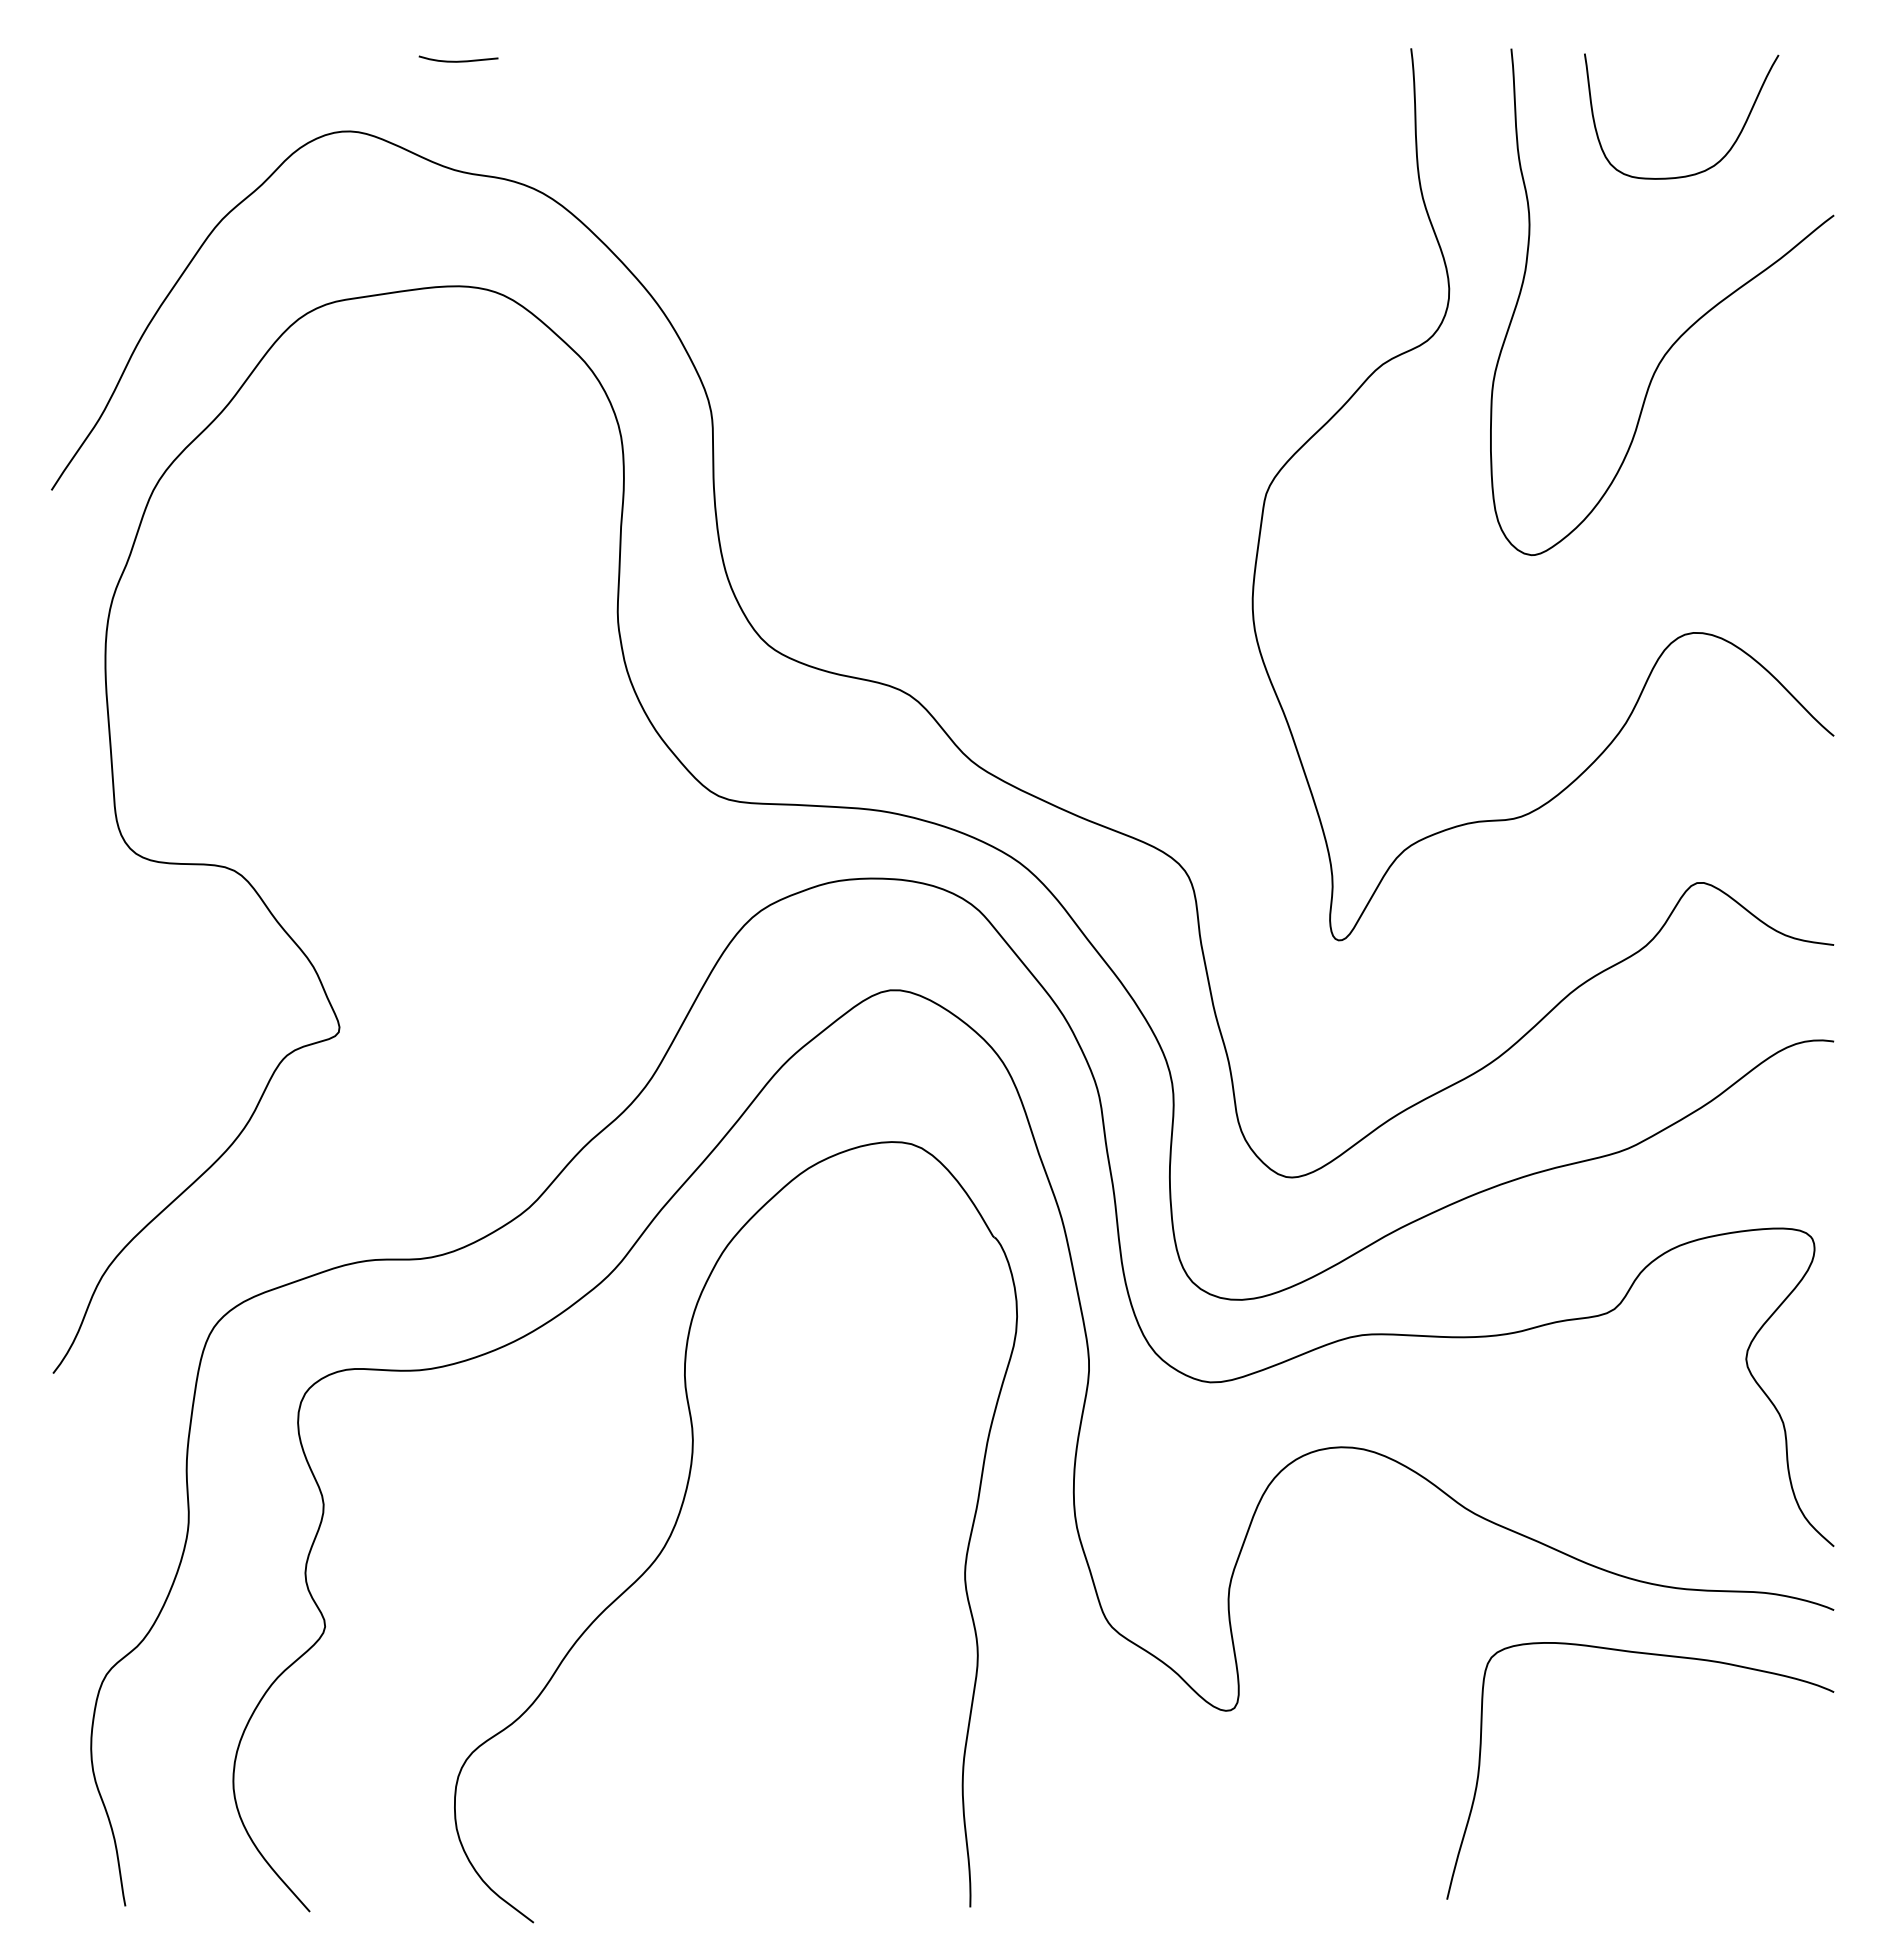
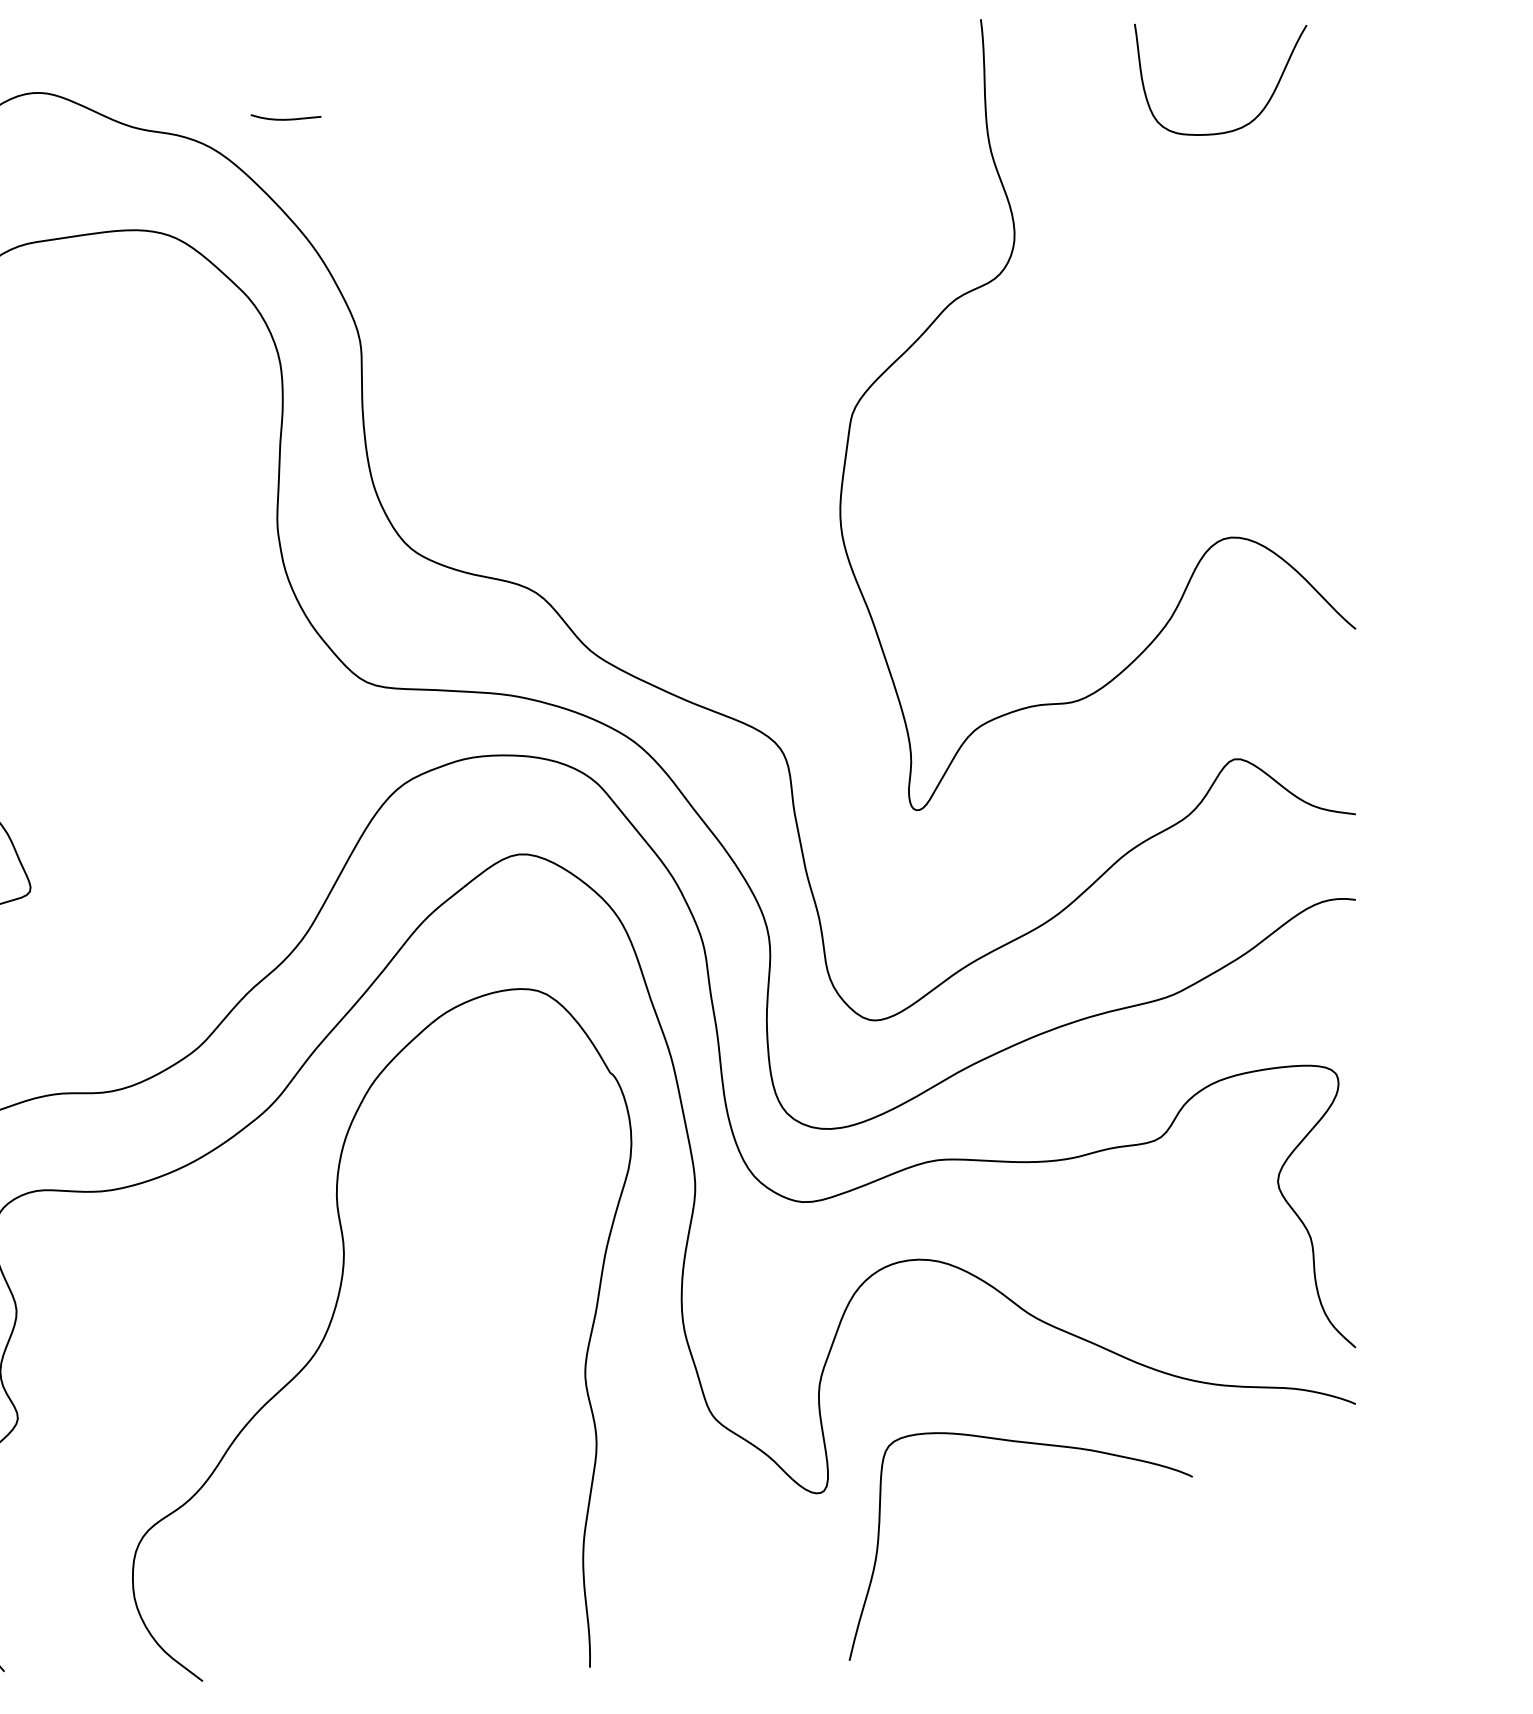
curve: (458, 60) -> (285, 118), moved
curve: (1688, 327) -> (1226, 266), removed
curve: (1653, 1655) -> (1032, 1444), moved

